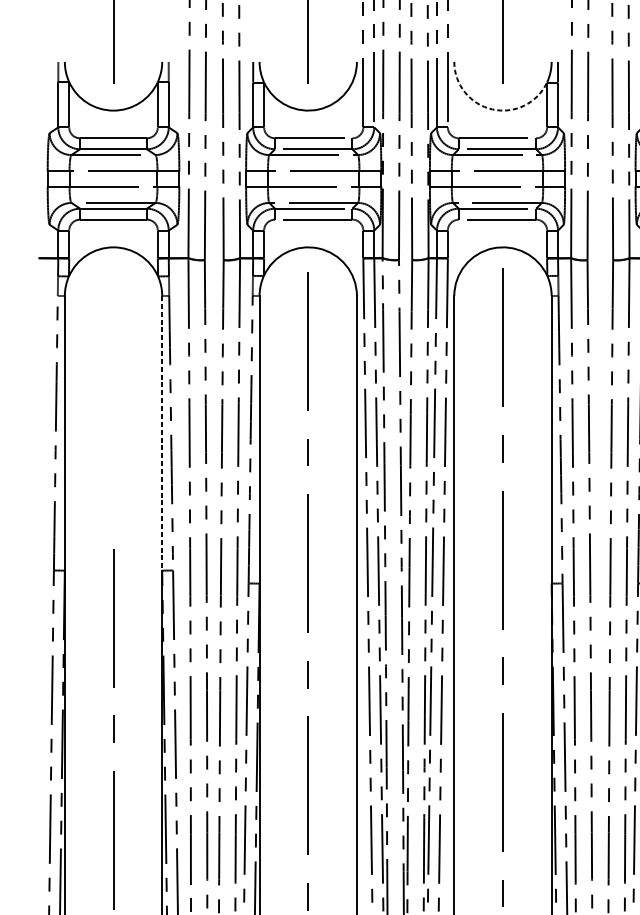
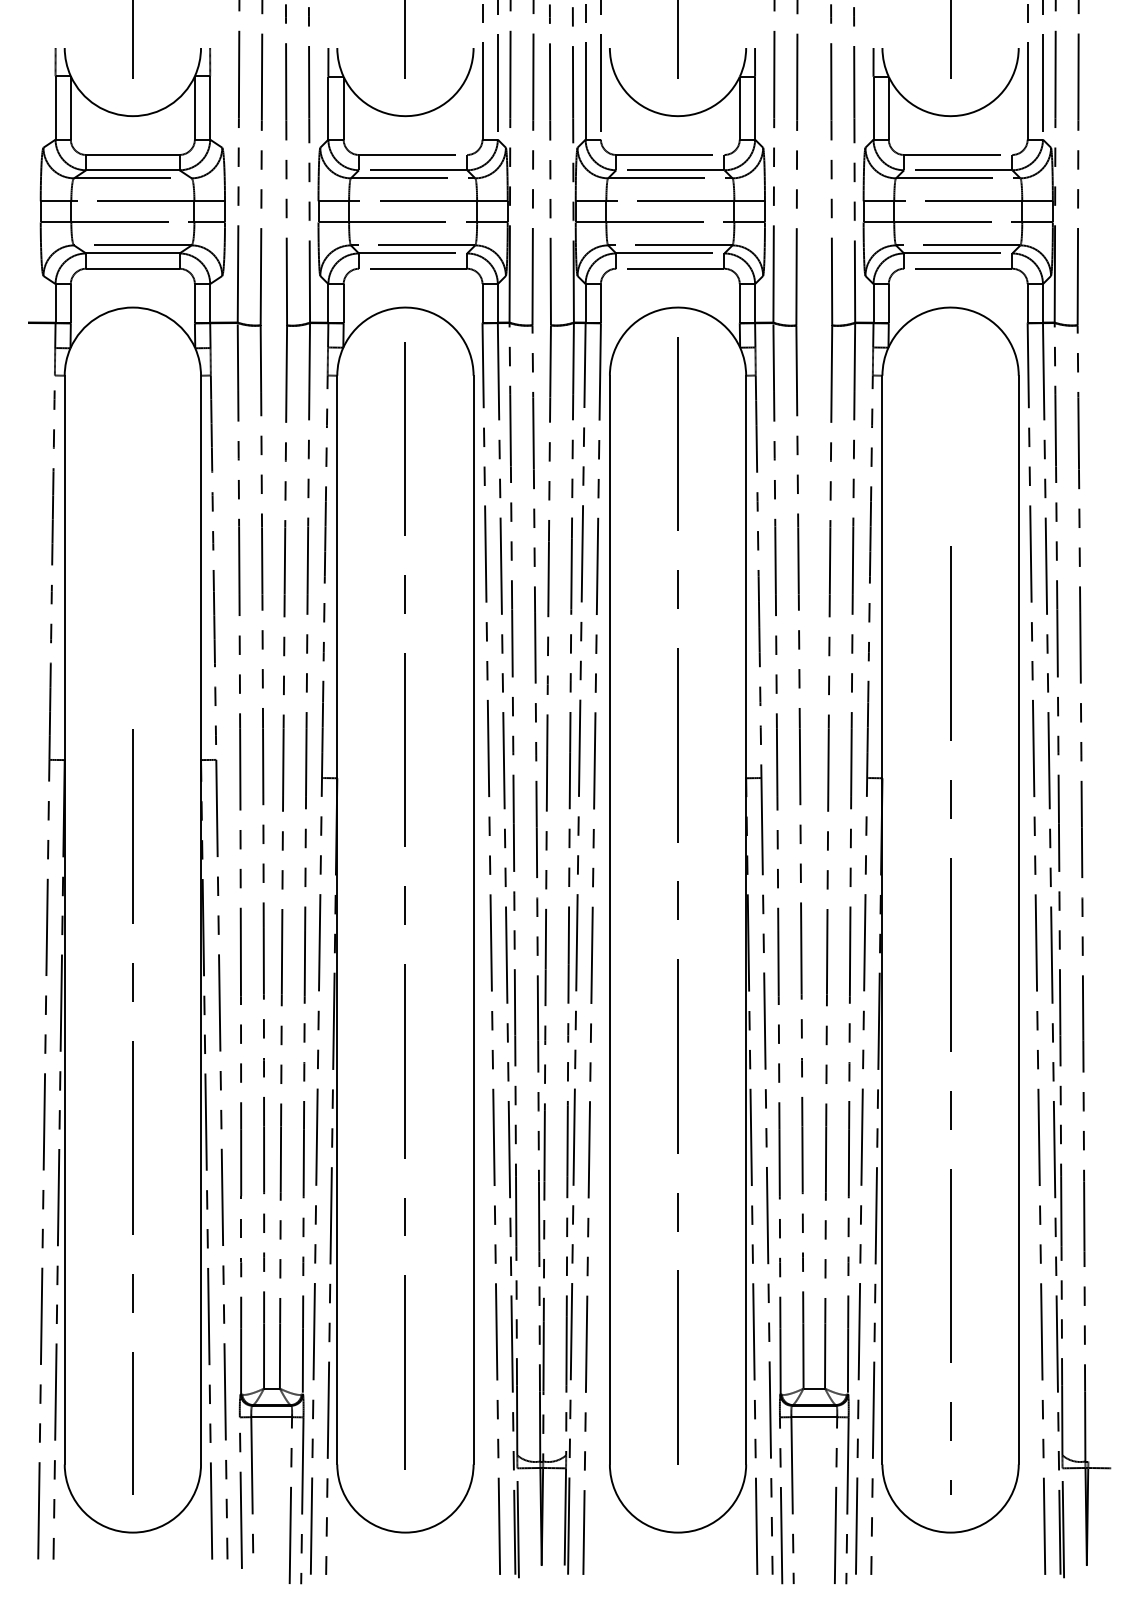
arc: (492, 109) -> (663, 114), dashed -> solid
line: (162, 433) -> (201, 568), dashed -> solid

